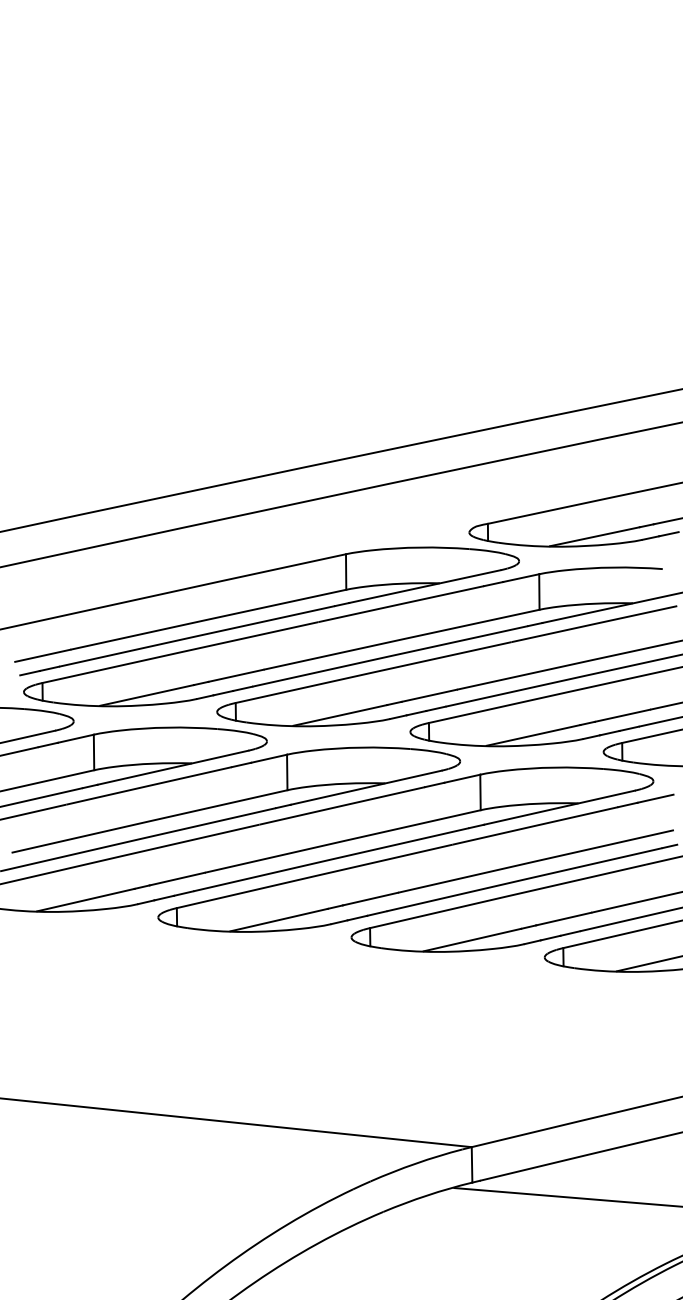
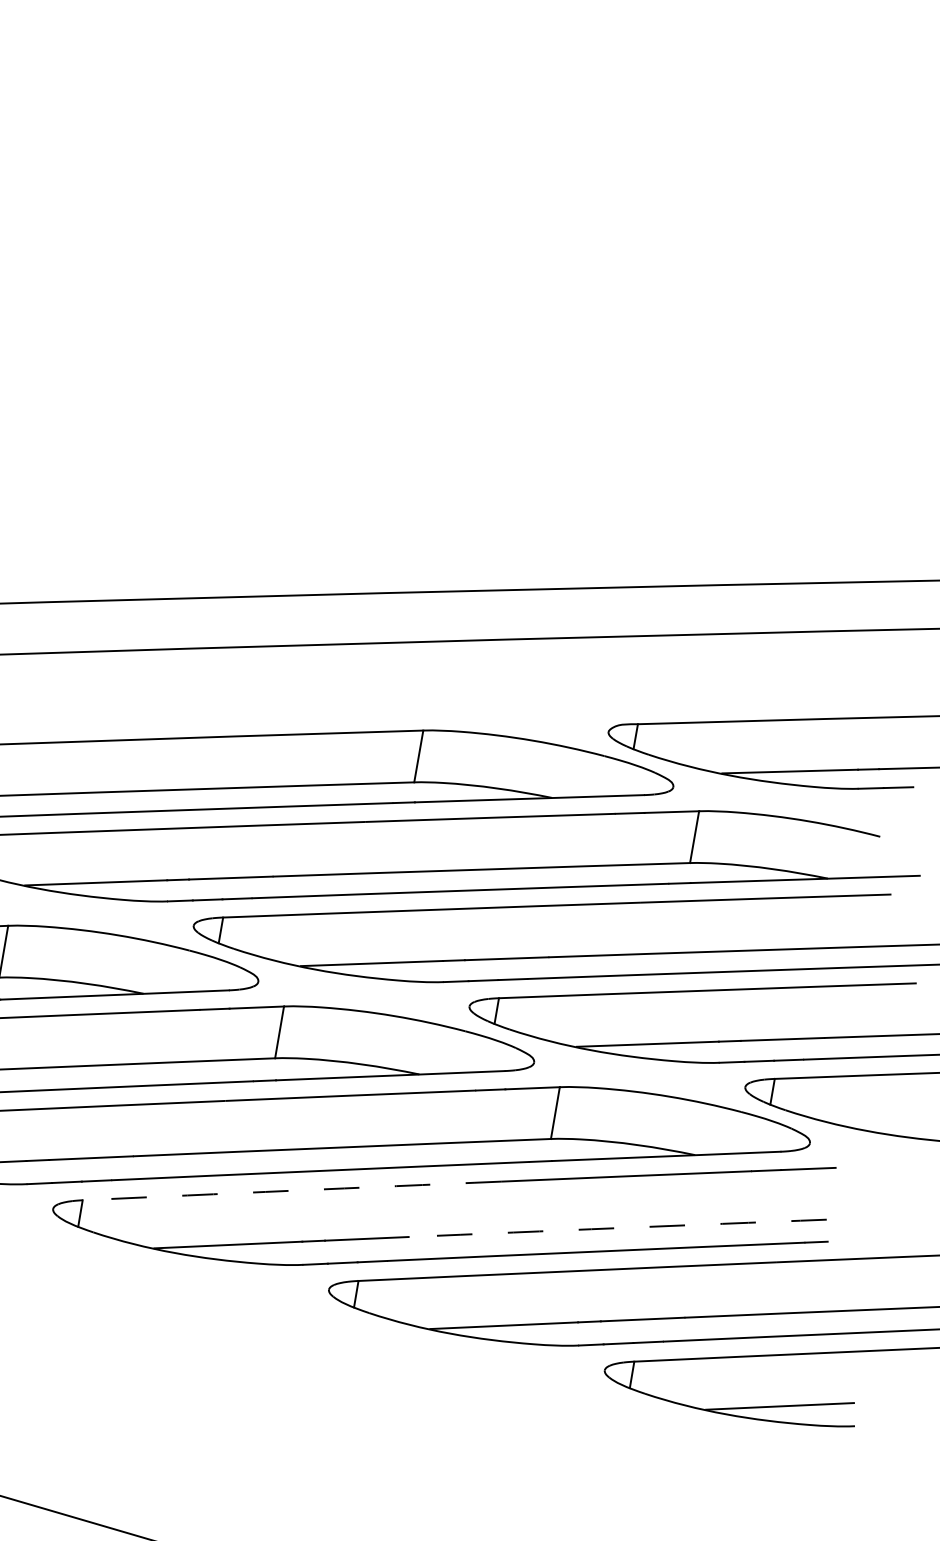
arc: (535, 861) -> (616, 1228), solid -> dashed
arc: (314, 876) -> (291, 1191), solid -> dashed

